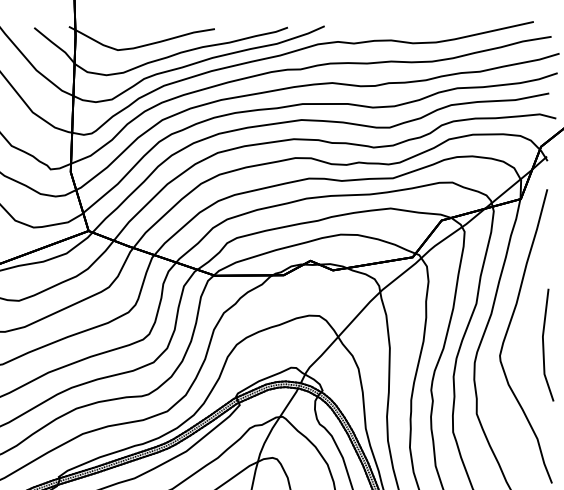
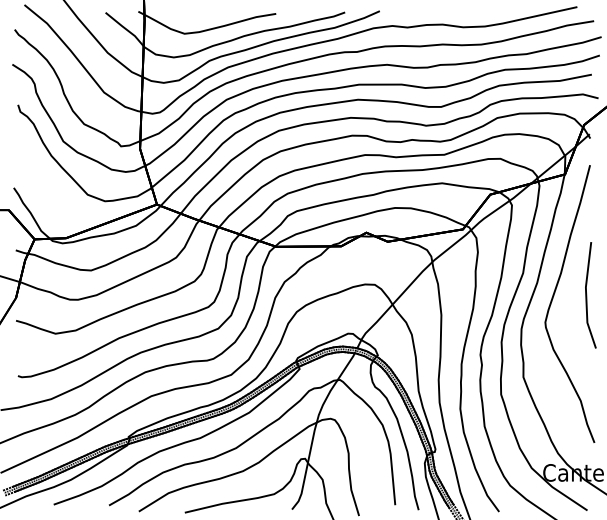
line: (544, 345) -> (587, 295), moved

